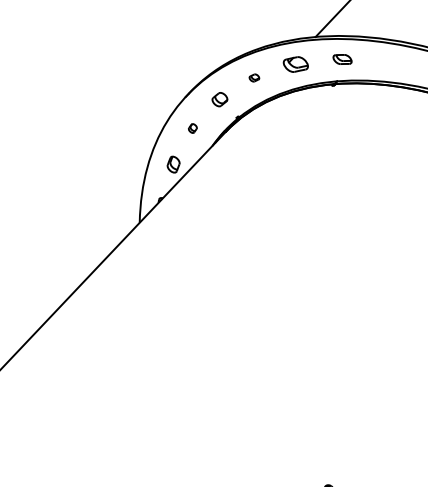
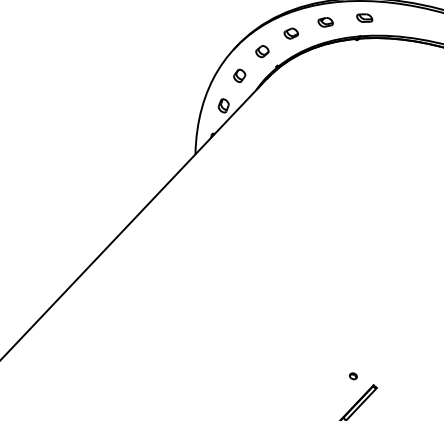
part: (295, 64) -> (325, 22), size x0.71
part: (253, 77) -> (290, 33), size x1.67
part: (192, 128) -> (239, 75), size x1.67

